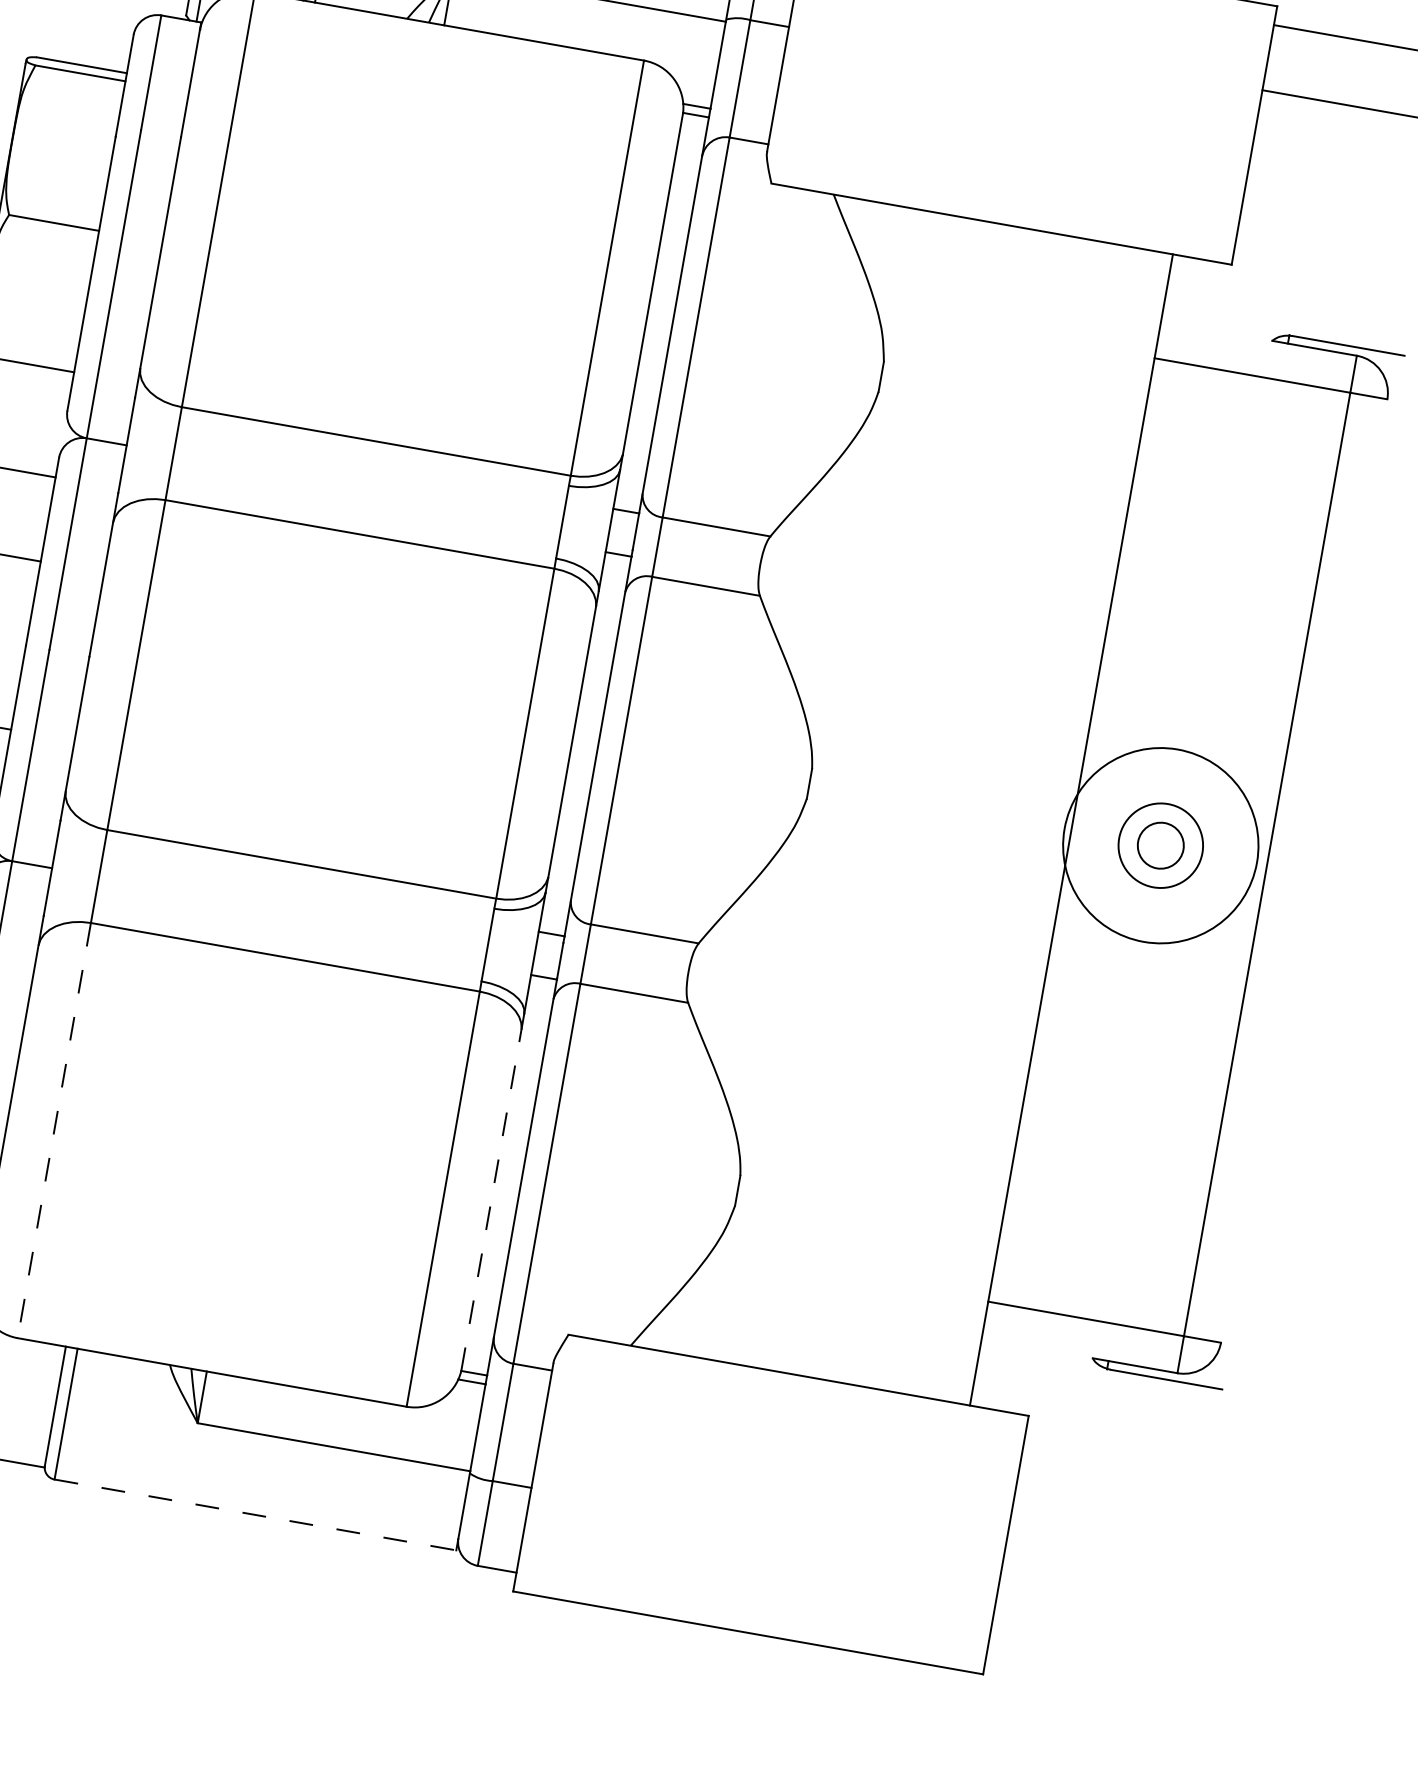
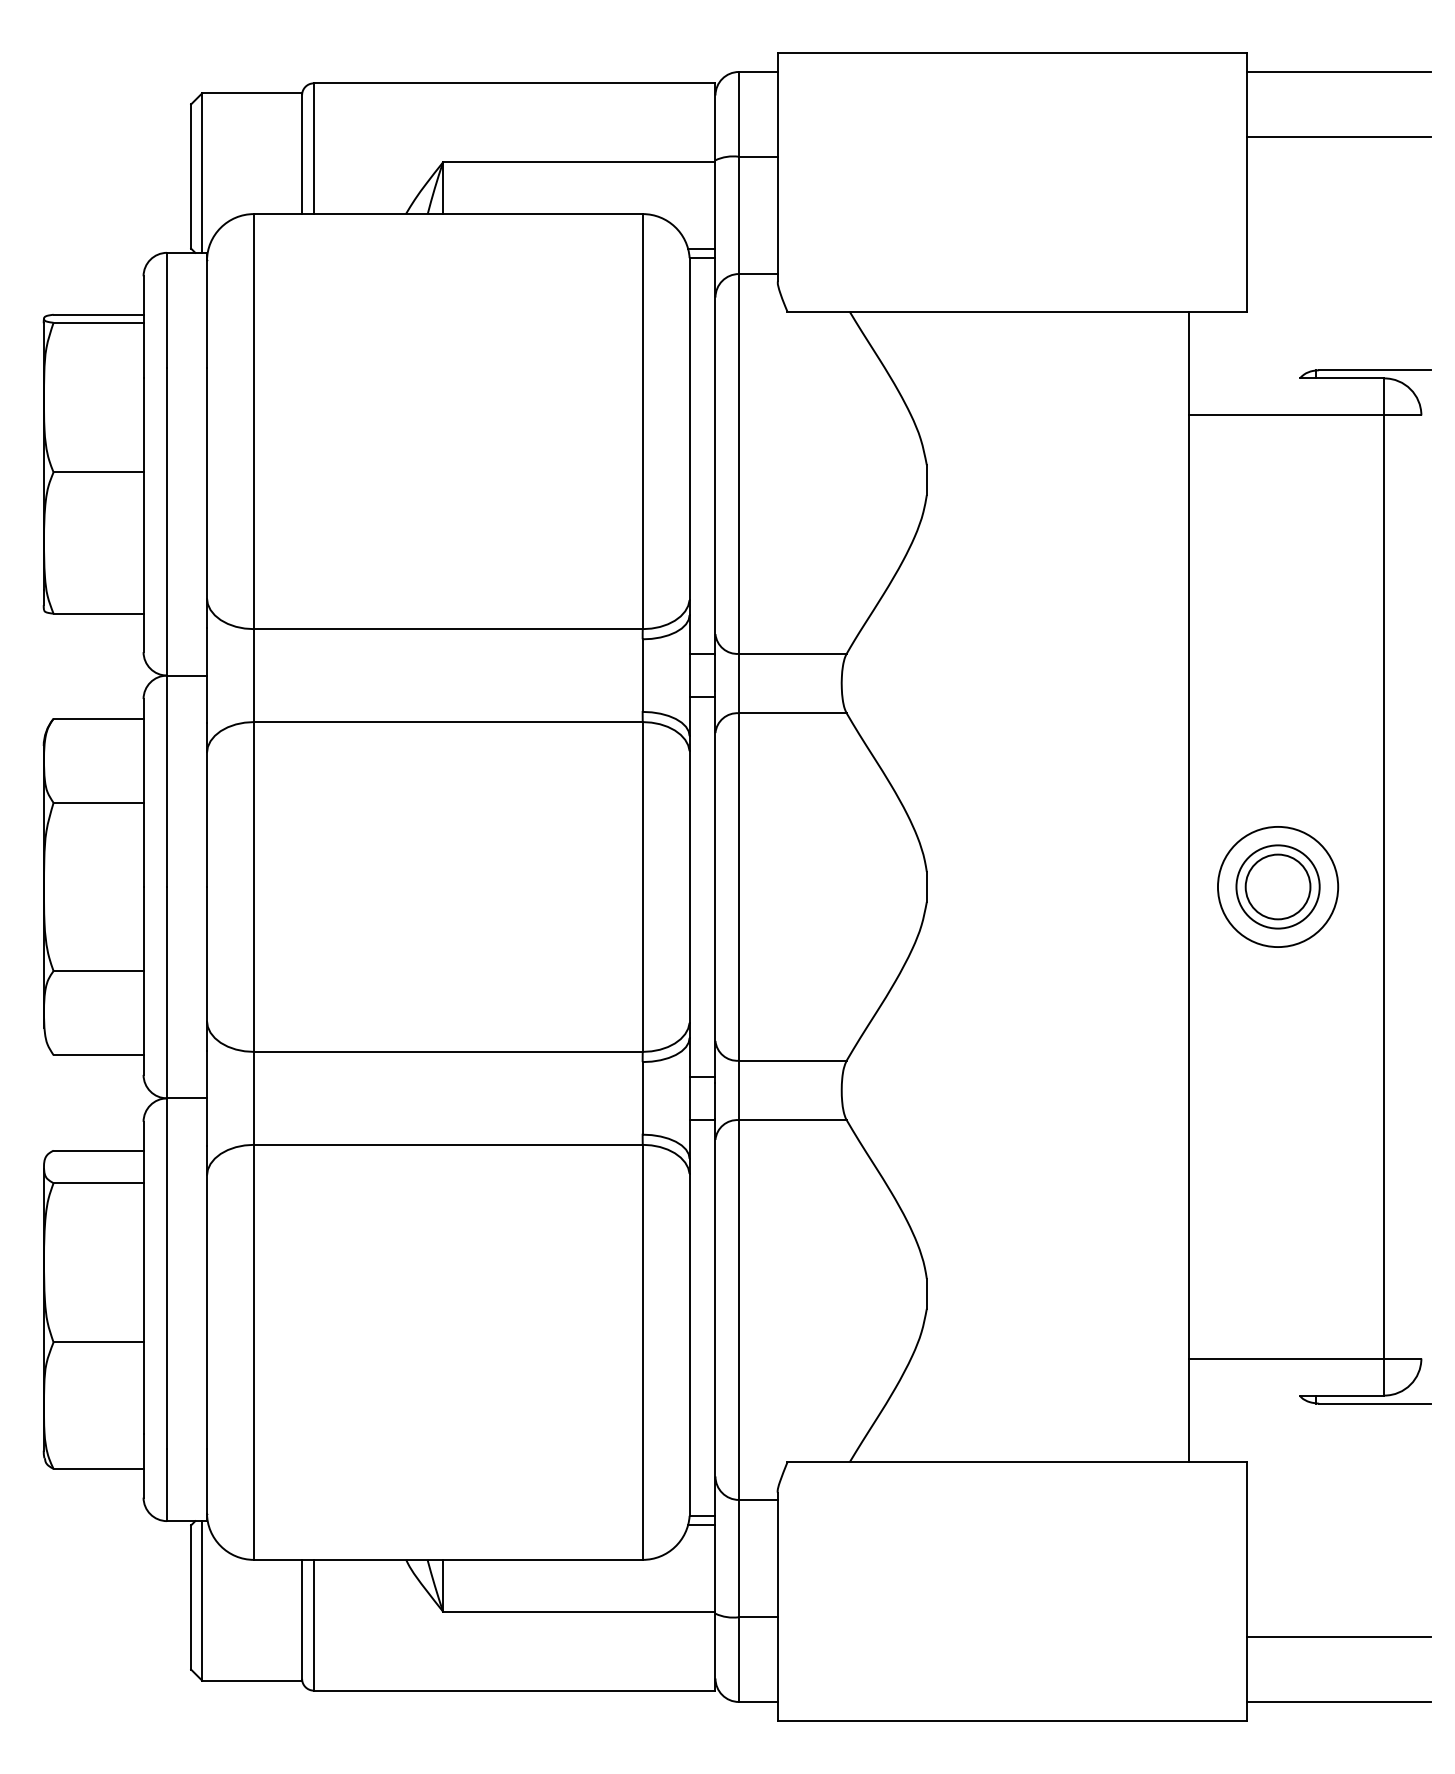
circle: (1160, 845) -> (1277, 886), size x0.62
circle: (1160, 845) -> (1277, 886), size x1.43
line: (53, 1130) -> (253, 1352), dashed -> solid
line: (491, 1199) -> (689, 1344), dashed -> solid
line: (255, 1514) -> (514, 1690), dashed -> solid
line: (1089, 1606) -> (1338, 1636), added
line: (1077, 1671) -> (1338, 1701), added

